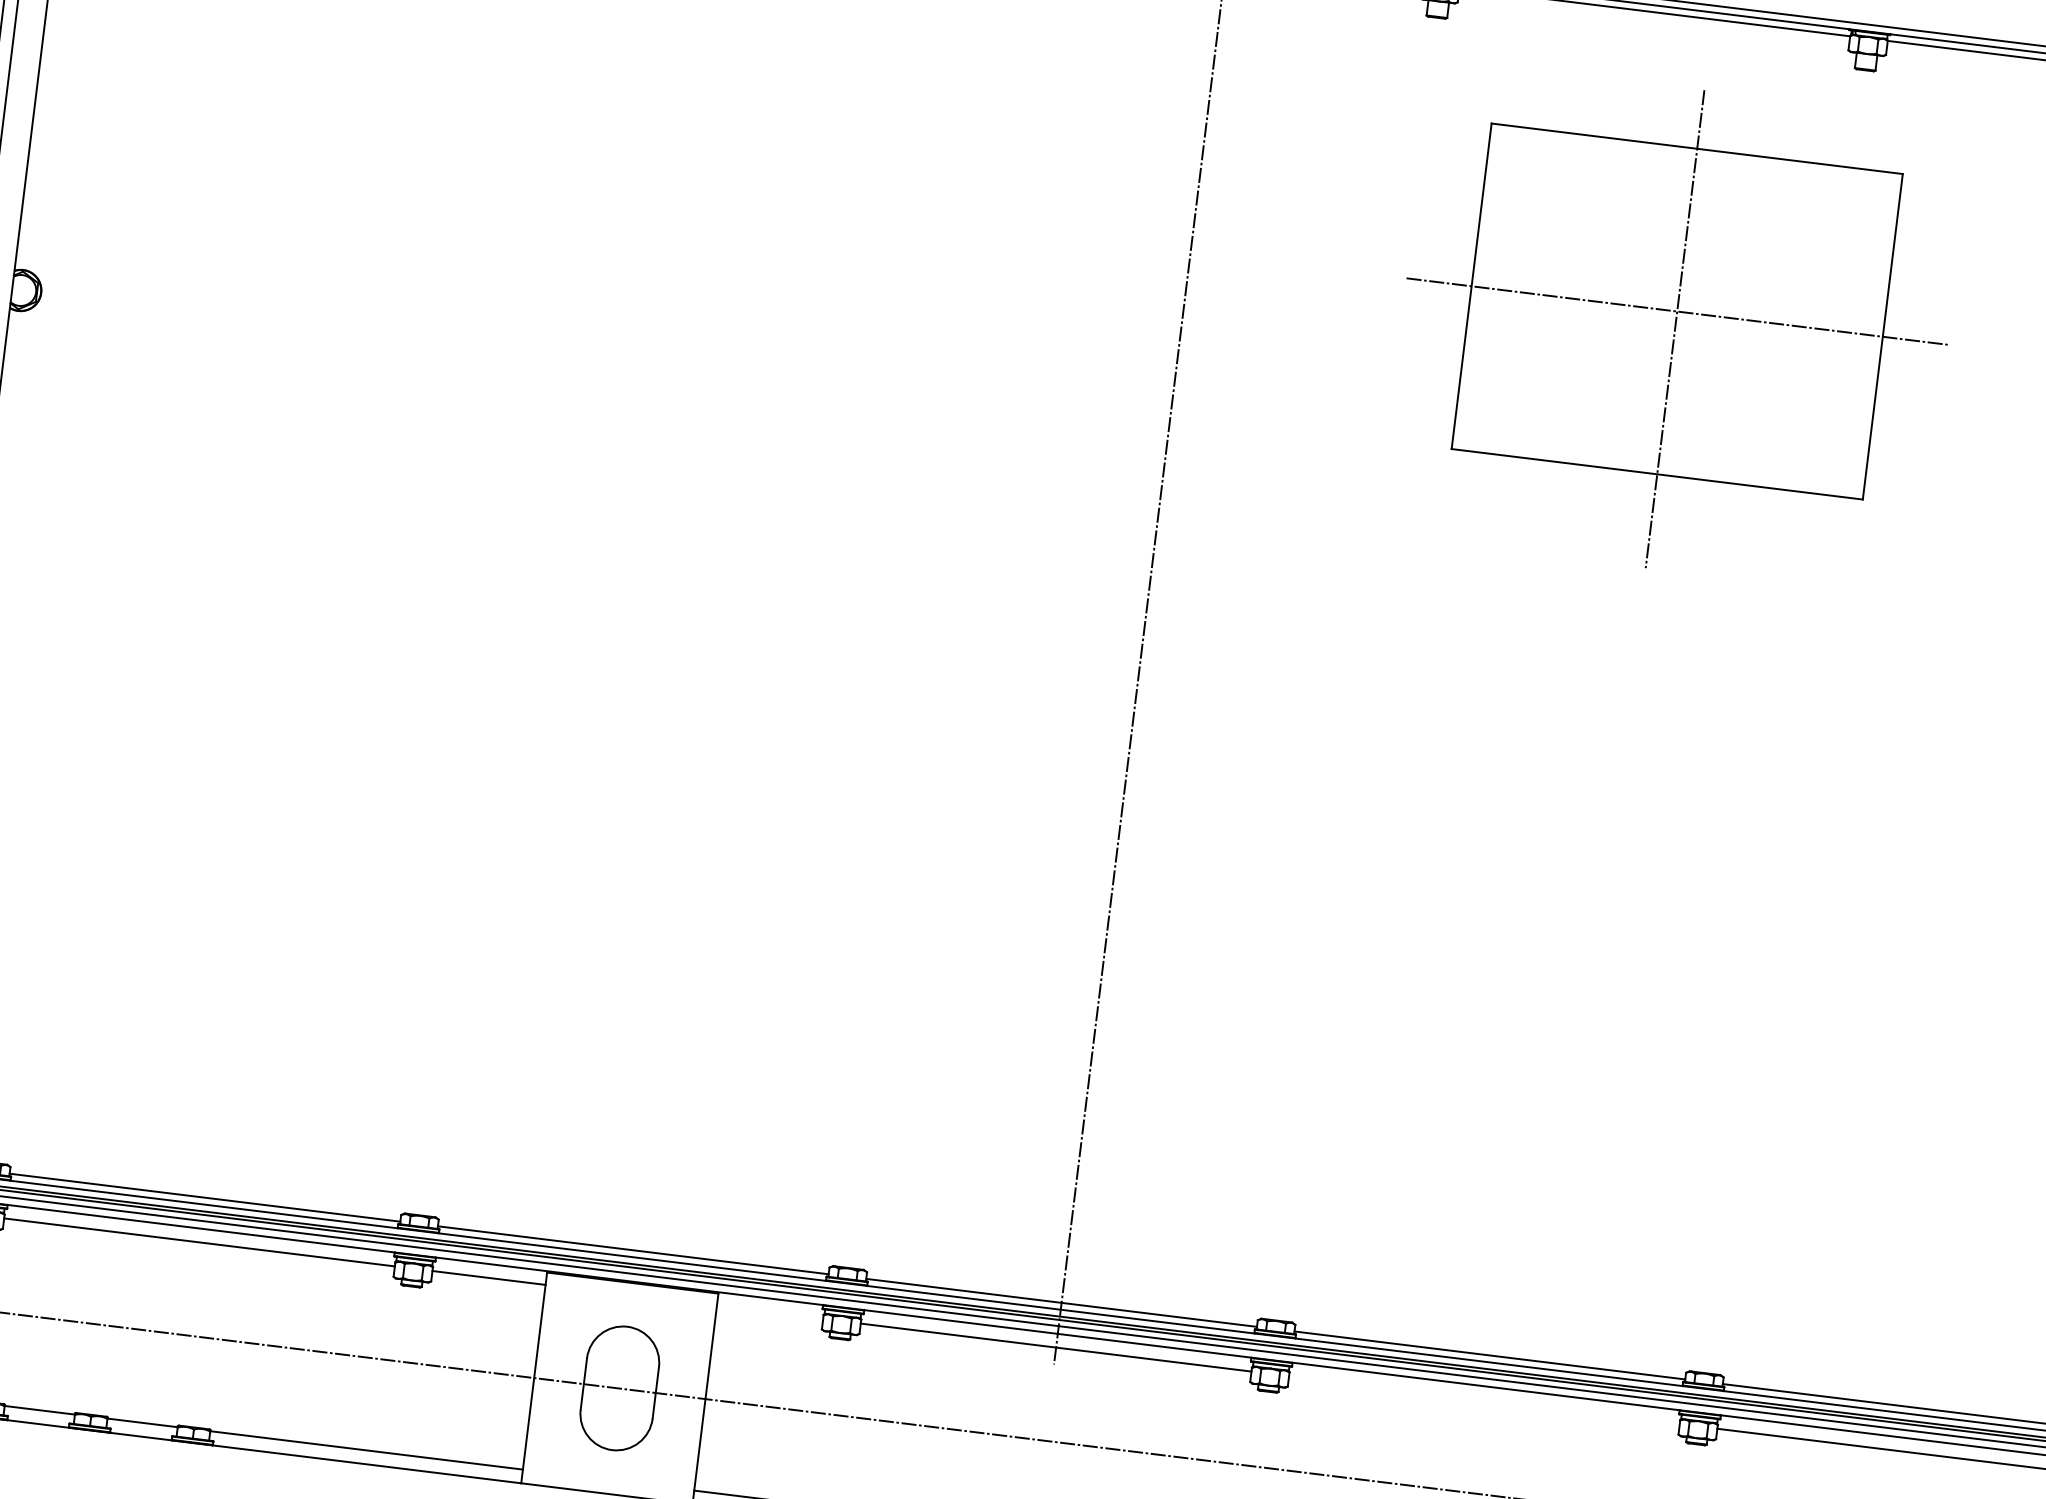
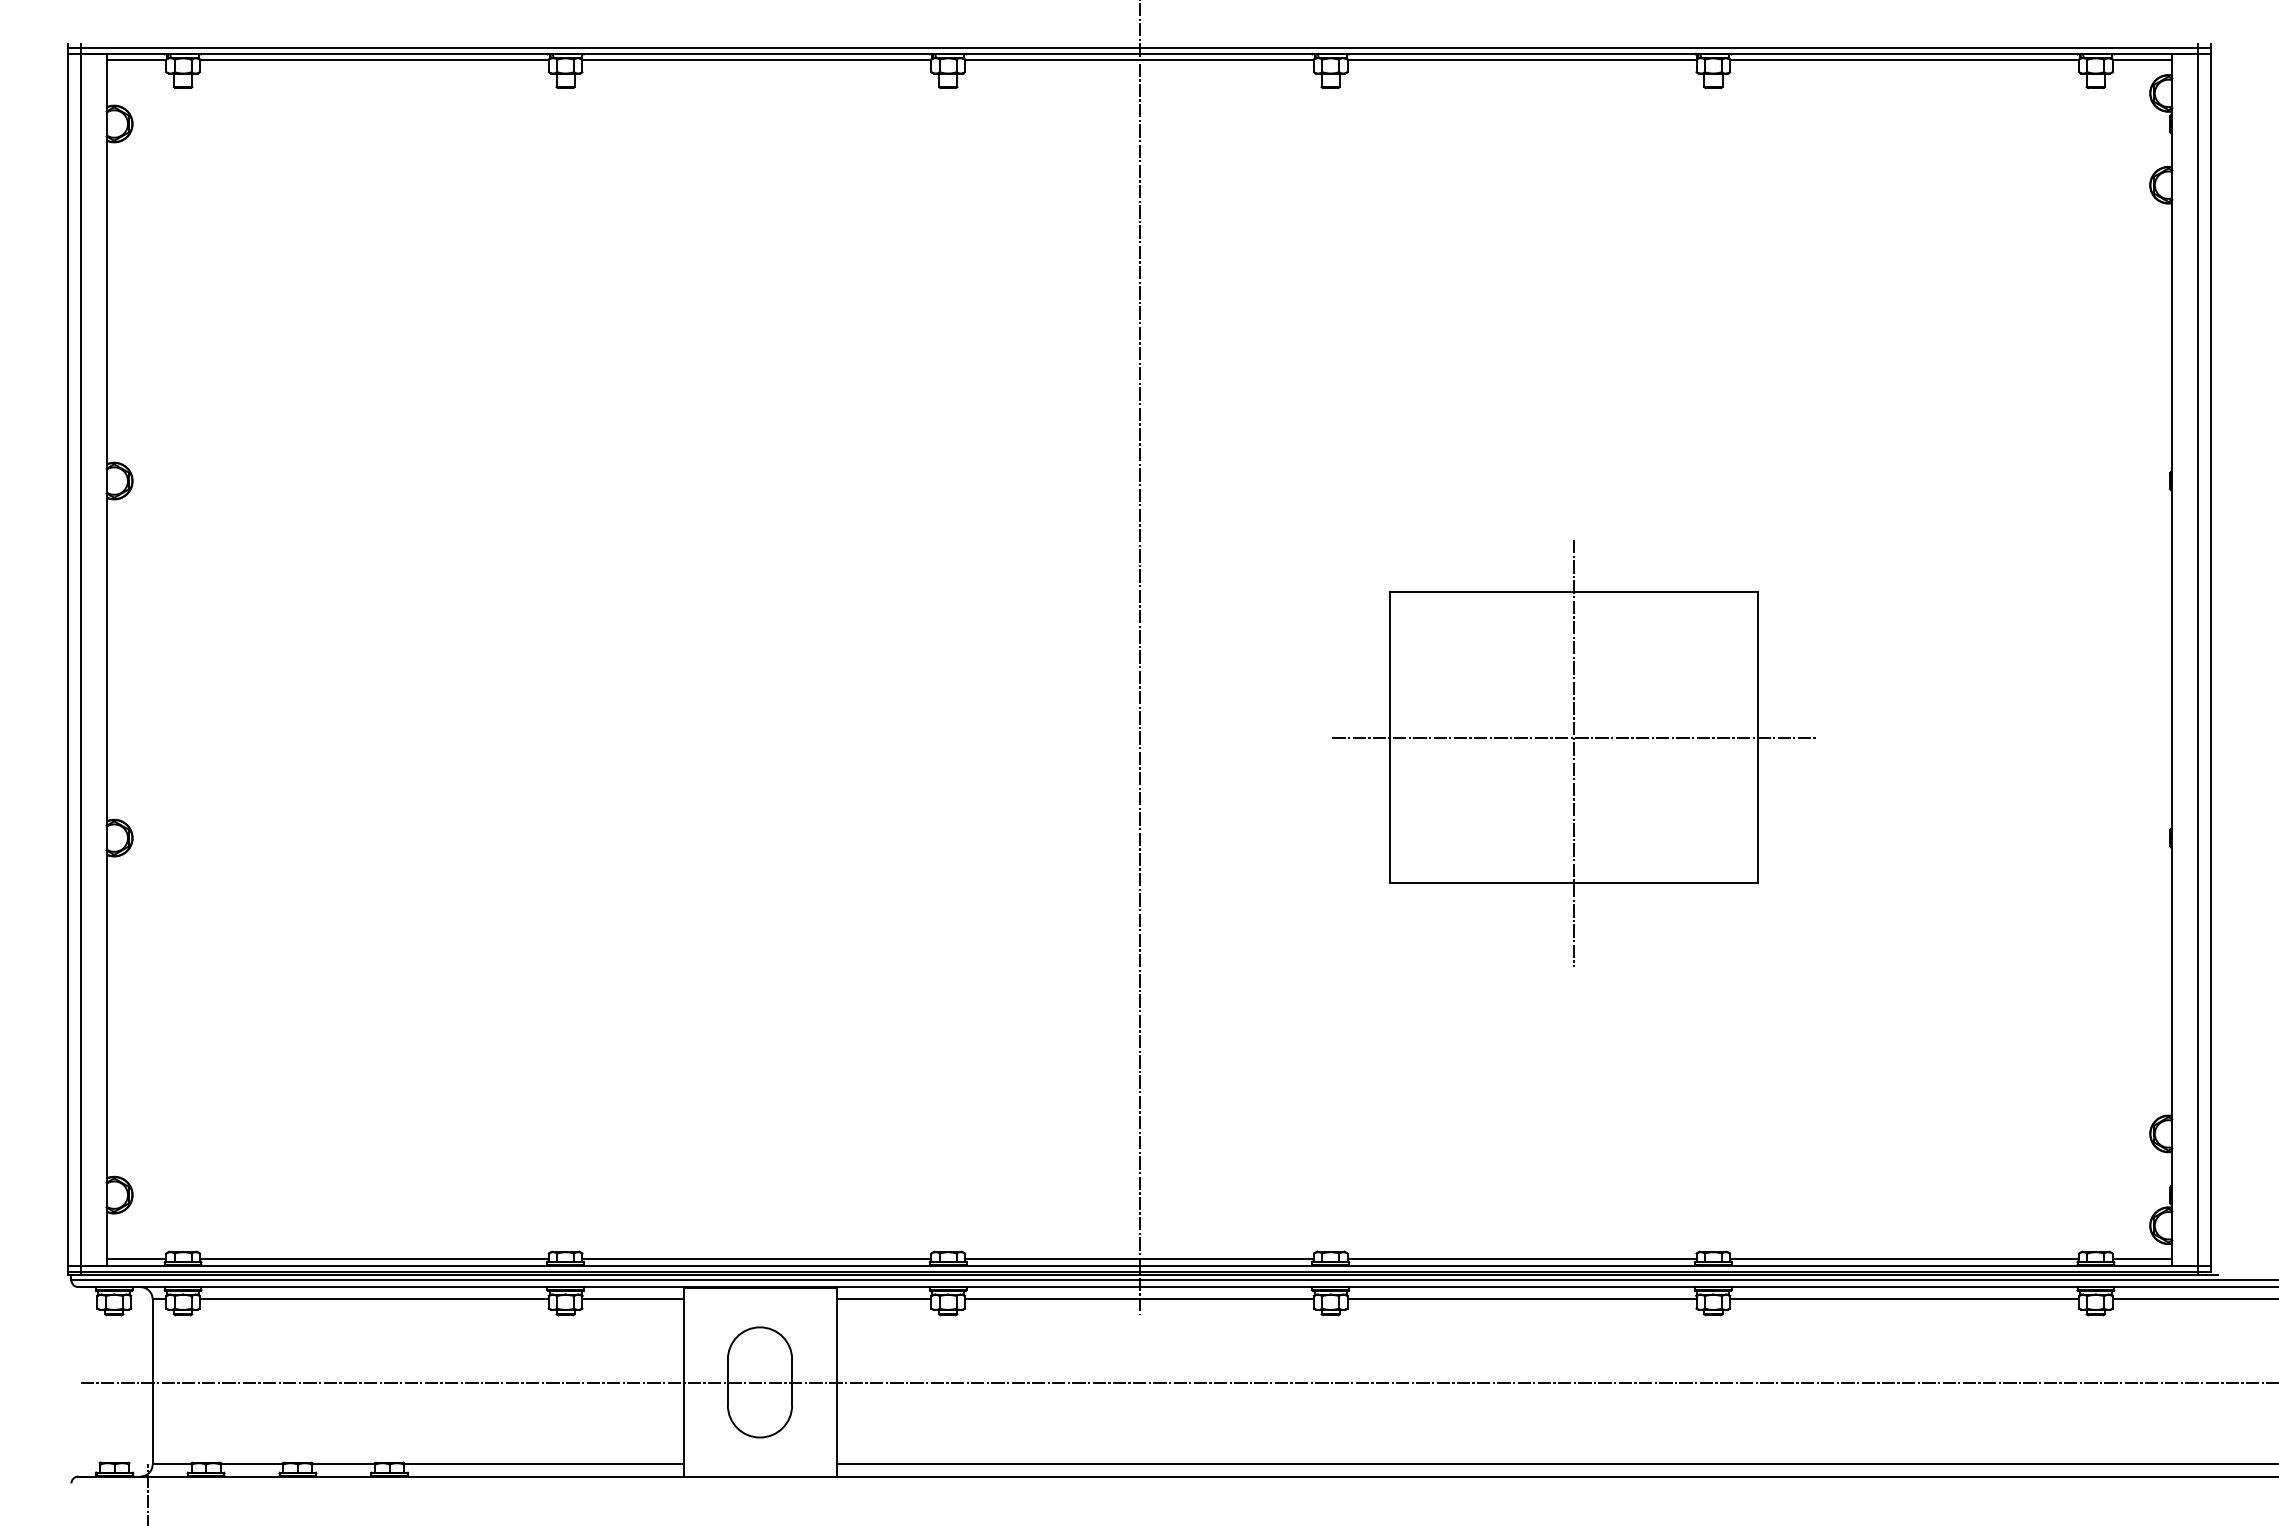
part: (1674, 329) -> (1573, 753), moved
line: (769, 1312) -> (883, 1299), added
line: (1483, 1400) -> (1521, 1299), added

